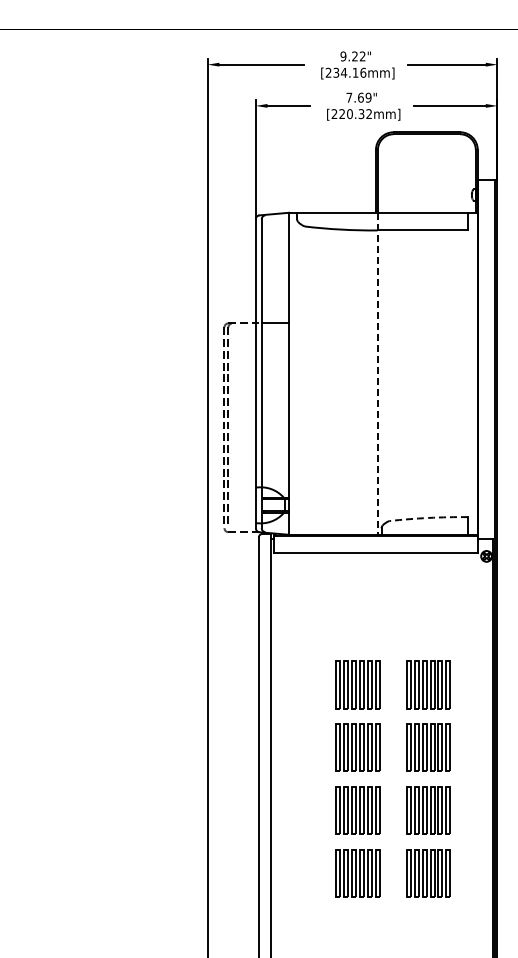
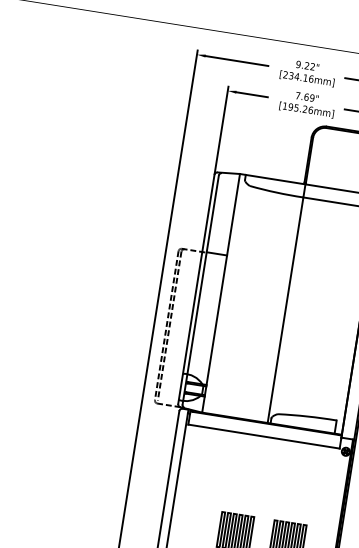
text: (351, 114) -> (297, 108), [220.32mm] -> [195.26mm]
line: (377, 374) -> (286, 304), dashed -> solid
arc: (428, 517) -> (307, 416), dashed -> solid

